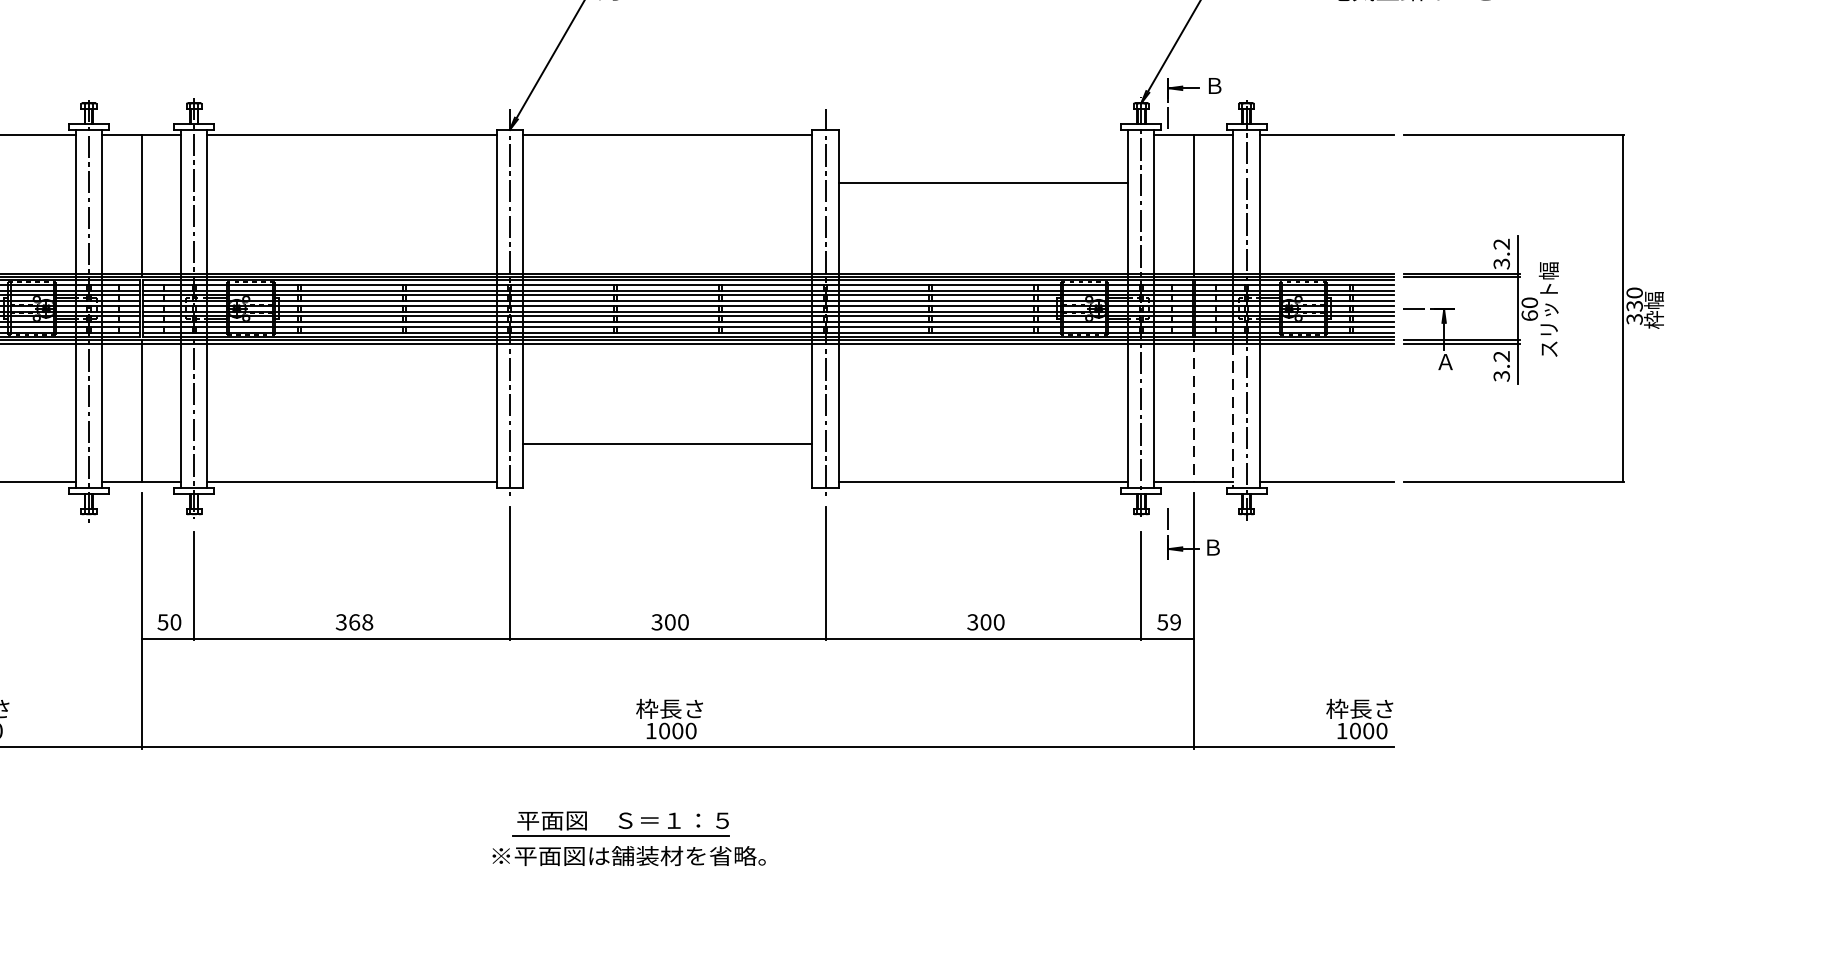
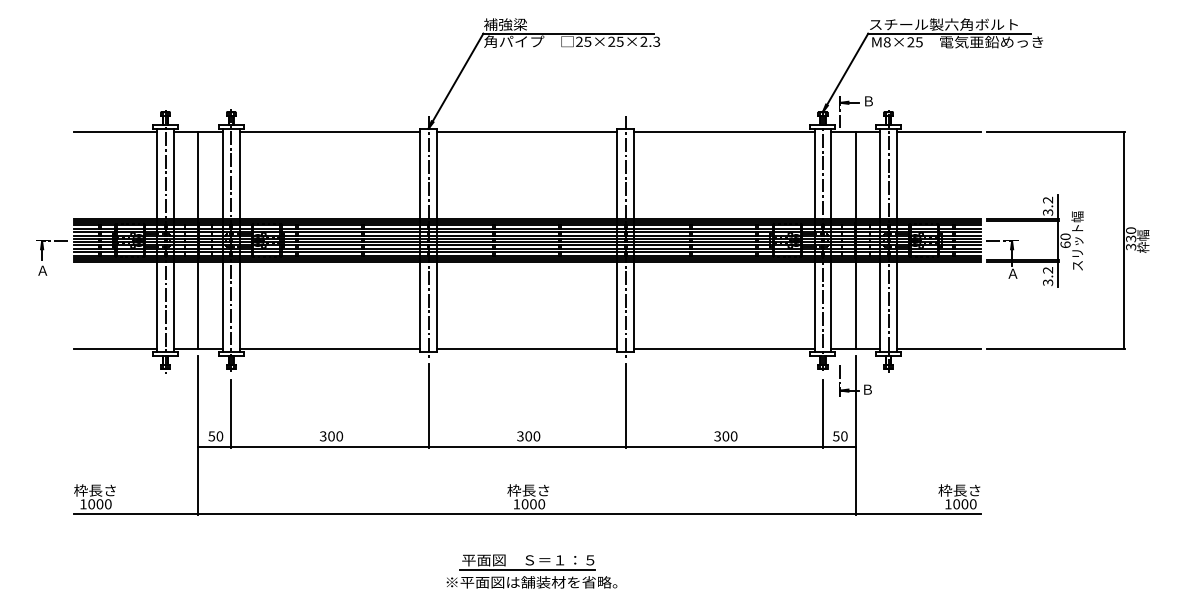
line: (982, 183) -> (723, 132), moved
line: (1193, 412) -> (855, 305), dashed -> solid
line: (1233, 416) -> (880, 307), dashed -> solid
line: (666, 443) -> (526, 348), moved
text: (360, 622) -> (335, 436), 368 -> 300
text: (1175, 622) -> (844, 436), 59 -> 50
part: (628, 838) -> (531, 571), moved

